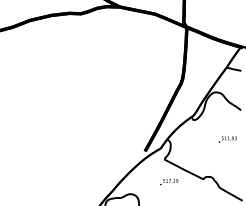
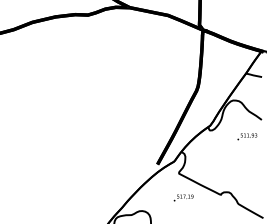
text: (227, 139) -> (247, 136), moved

